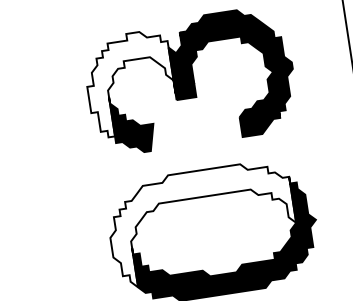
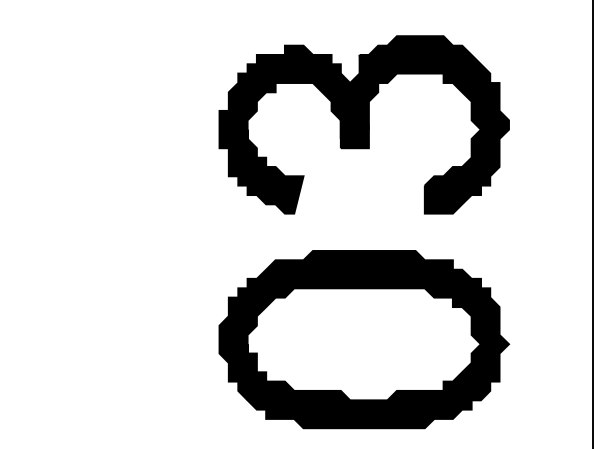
fill: (129, 83) -> (279, 115), added
fill: (201, 223) -> (349, 325), added

